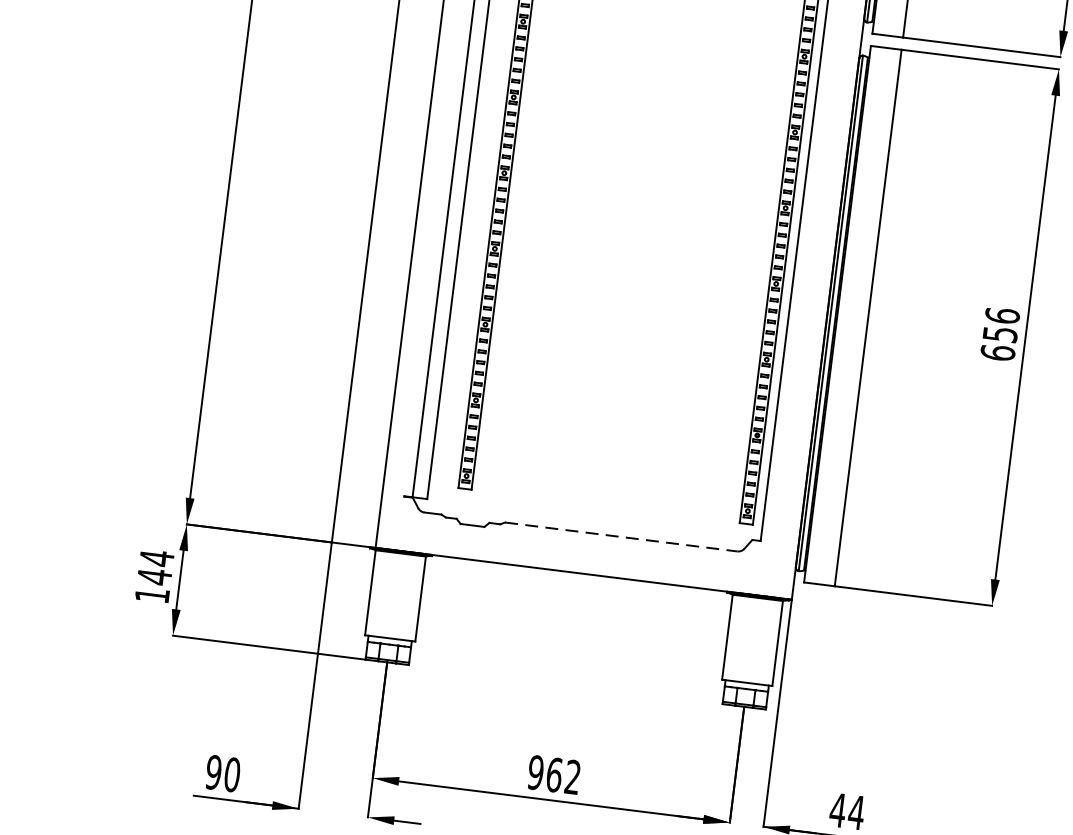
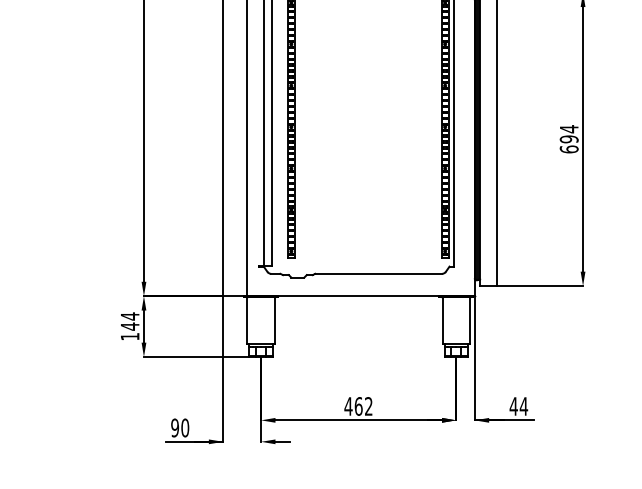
text: (1000, 325) -> (568, 134), 656 -> 694
line: (622, 536) -> (379, 273), dashed -> solid
text: (535, 772) -> (348, 406), 962 -> 462

